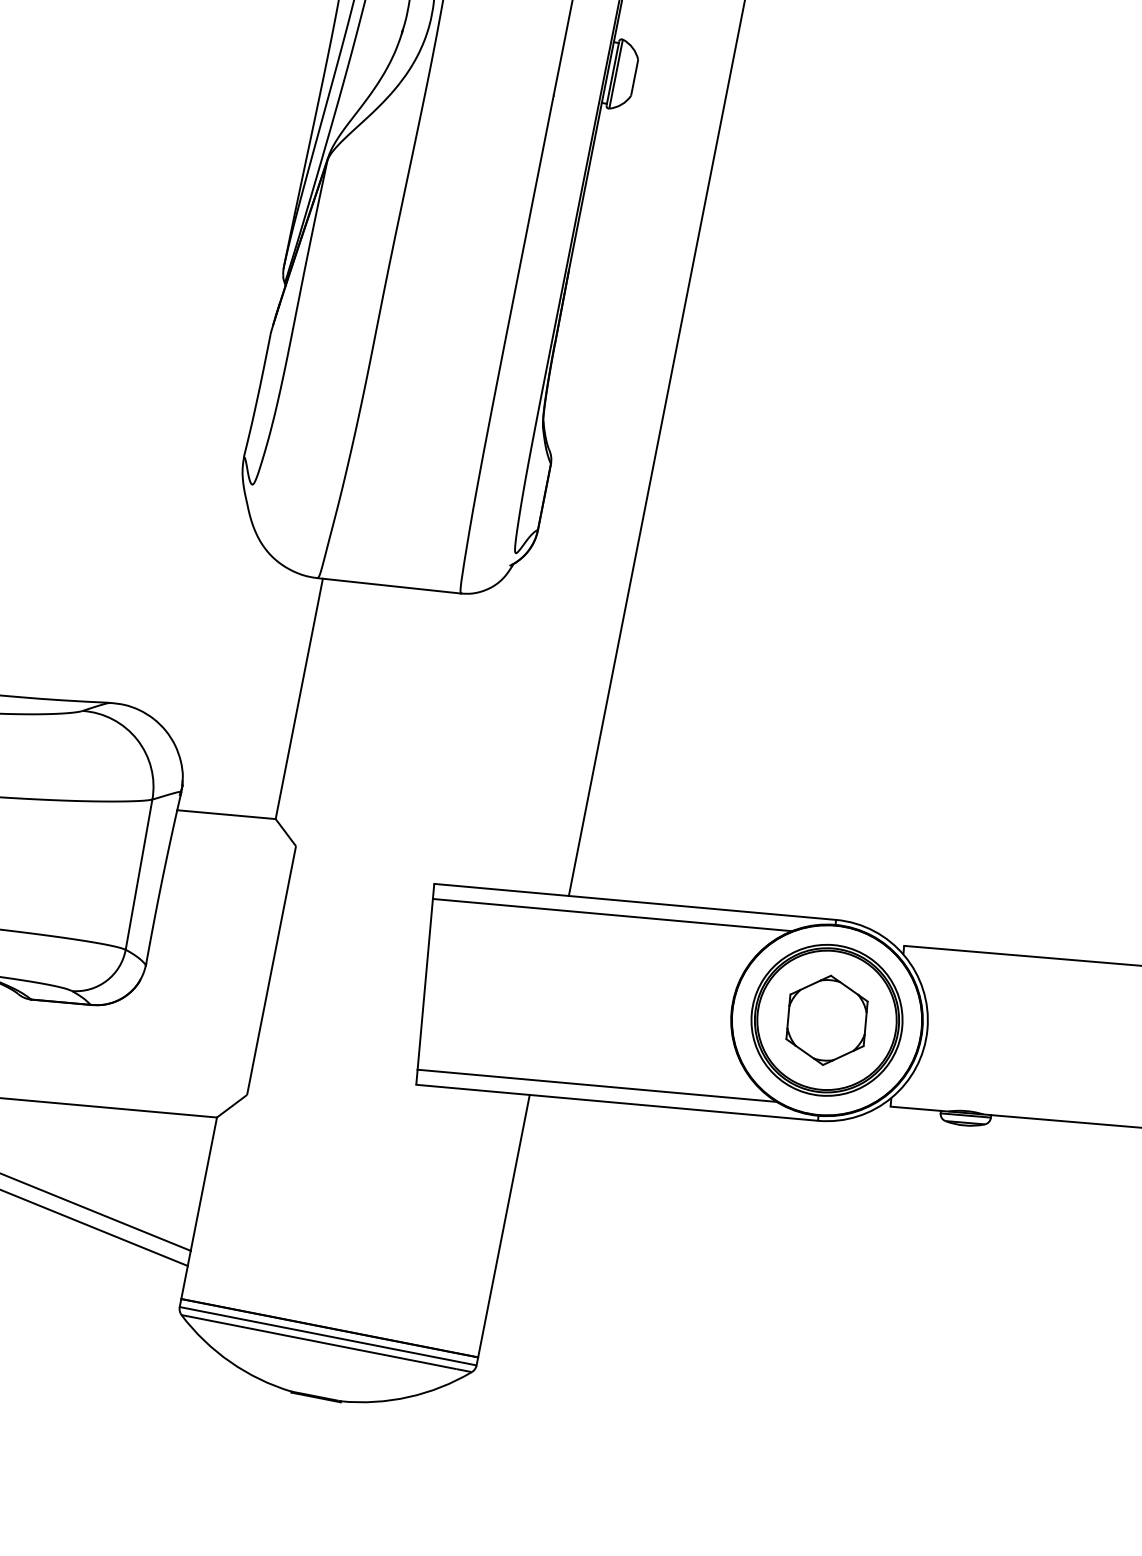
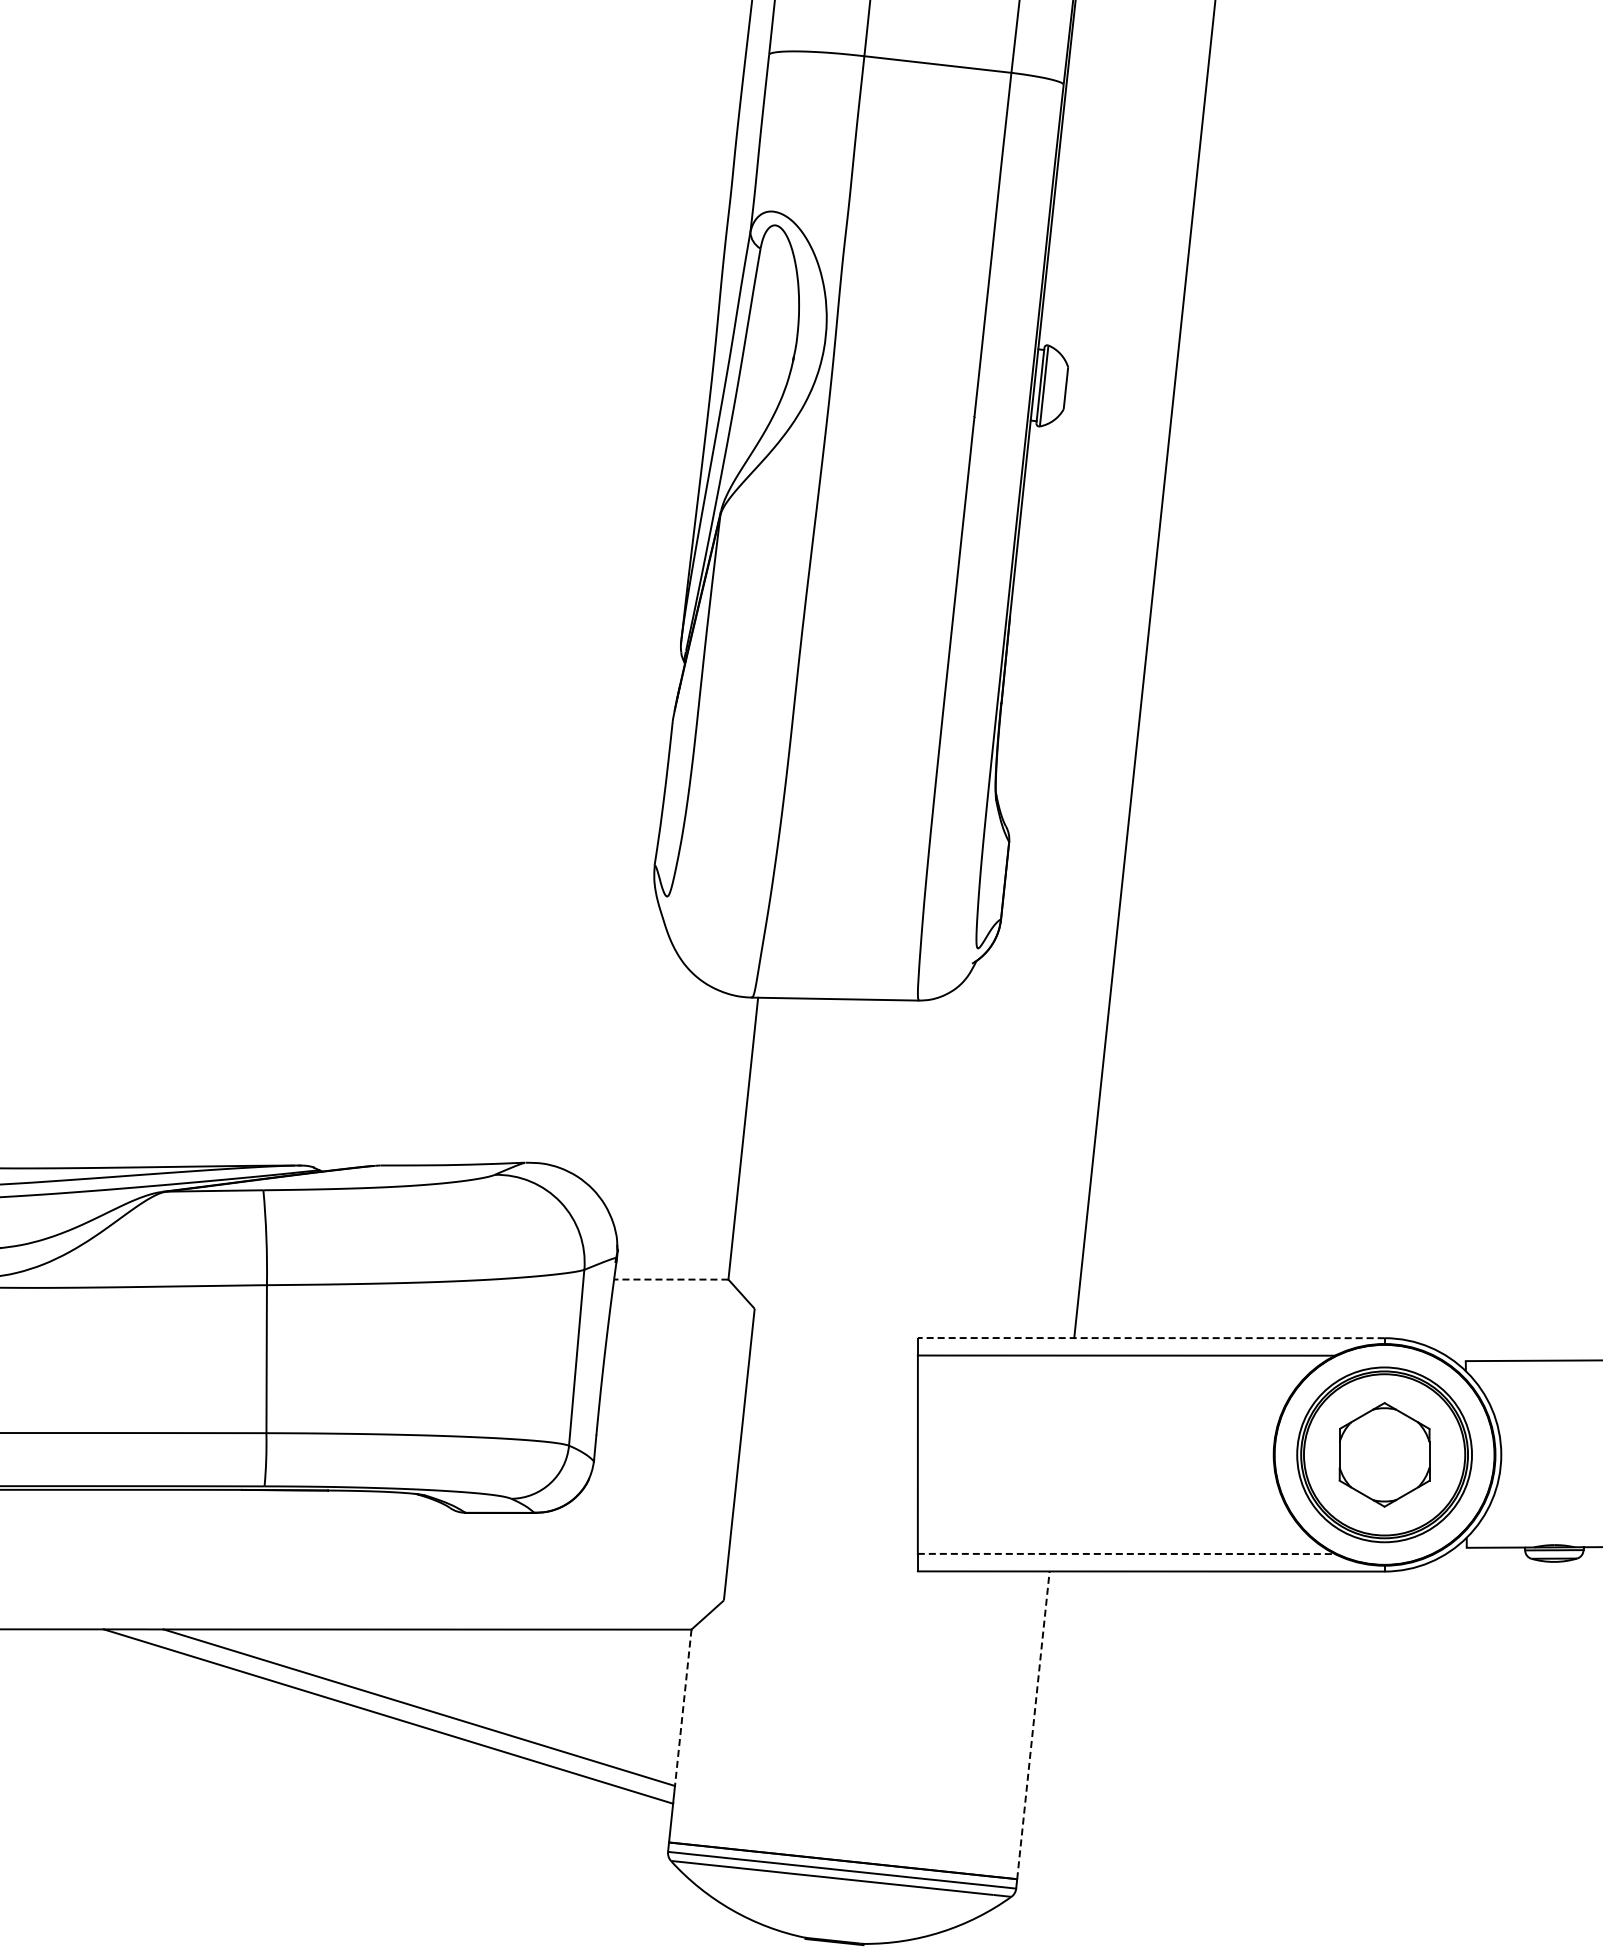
line: (225, 814) -> (670, 1279), solid -> dashed
line: (634, 902) -> (1150, 1338), solid -> dashed
line: (597, 1085) -> (1126, 1553), solid -> dashed
line: (204, 1183) -> (683, 1707), solid -> dashed
line: (504, 1226) -> (1033, 1725), solid -> dashed

